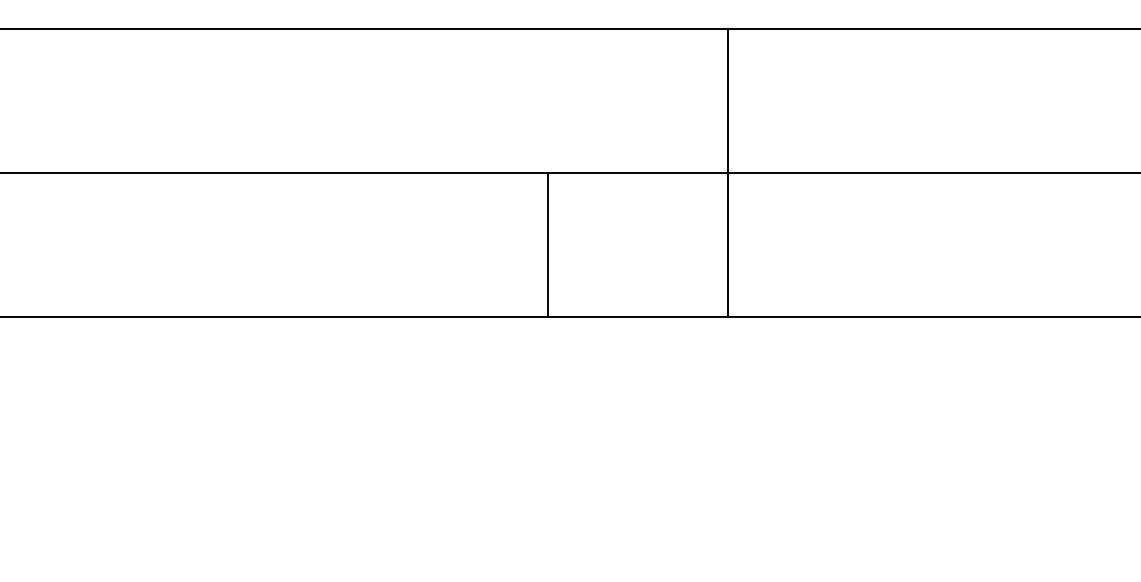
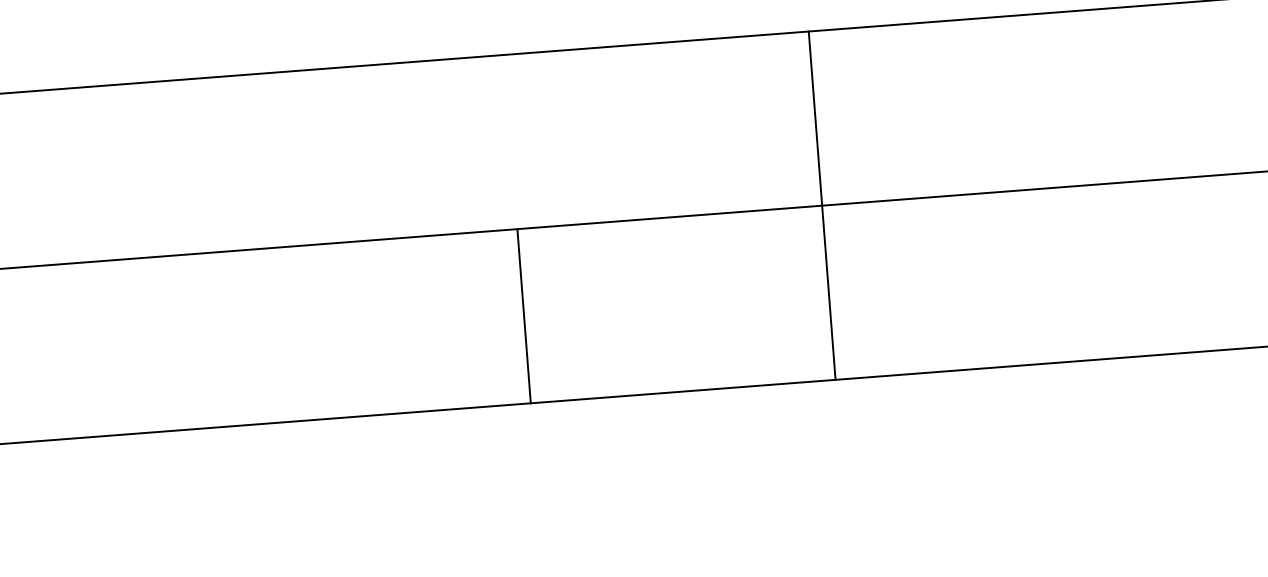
line: (728, 172) -> (822, 205), moved
line: (548, 244) -> (524, 315), moved

